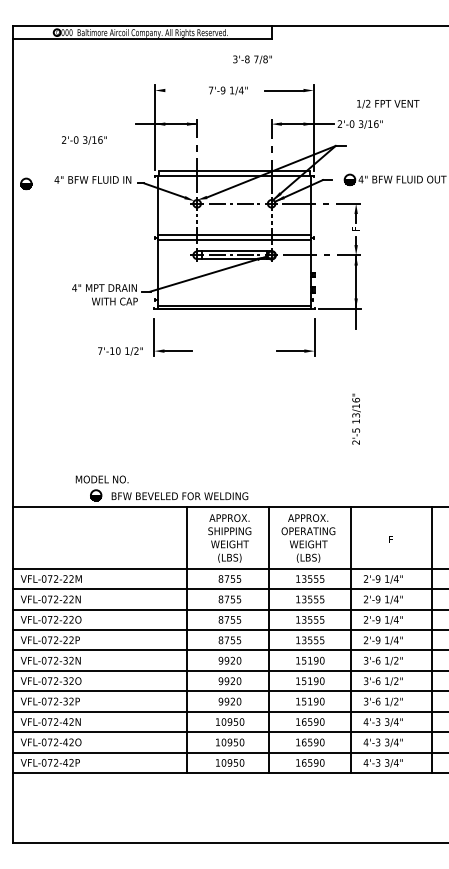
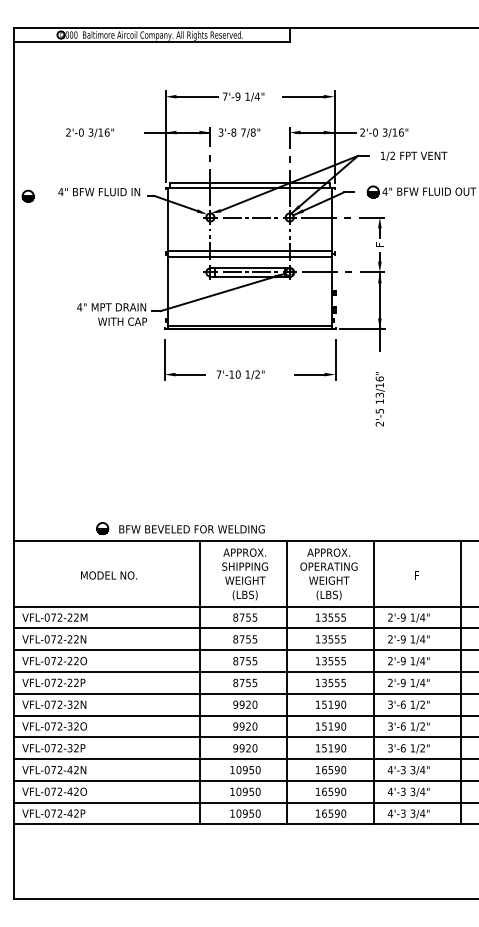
text: (252, 59) -> (239, 132), moved
line: (184, 90) -> (196, 96), added
text: (388, 103) -> (414, 155), moved
text: (83, 139) -> (89, 132), moved
text: (120, 351) -> (240, 374), moved
text: (355, 419) -> (379, 399), moved
text: (102, 479) -> (109, 575), moved

